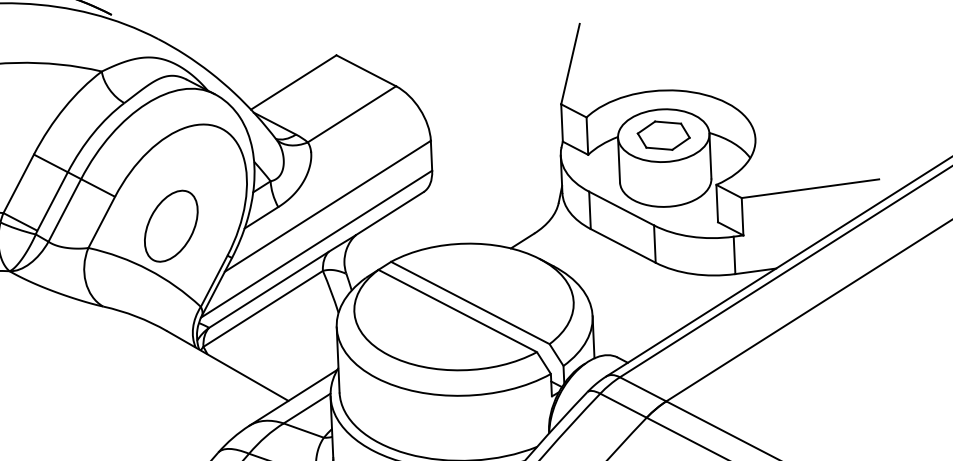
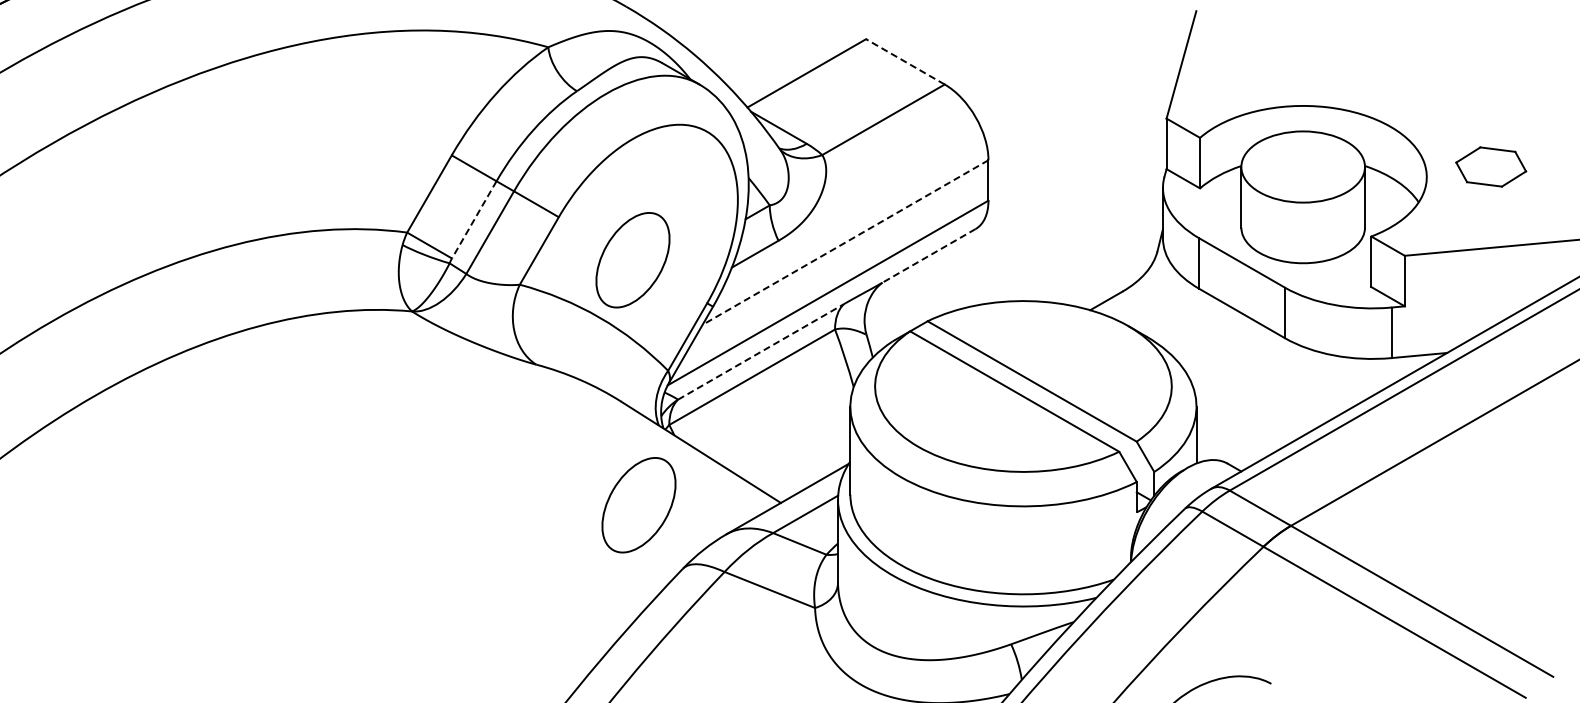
line: (366, 70) -> (905, 61), solid -> dashed
part: (663, 135) -> (1491, 166), moved
line: (52, 201) -> (474, 219), solid -> dashed
line: (327, 206) -> (845, 242), solid -> dashed
line: (389, 213) -> (928, 256), solid -> dashed
line: (268, 289) -> (760, 351), solid -> dashed
part: (183, 407) -> (638, 505), added

